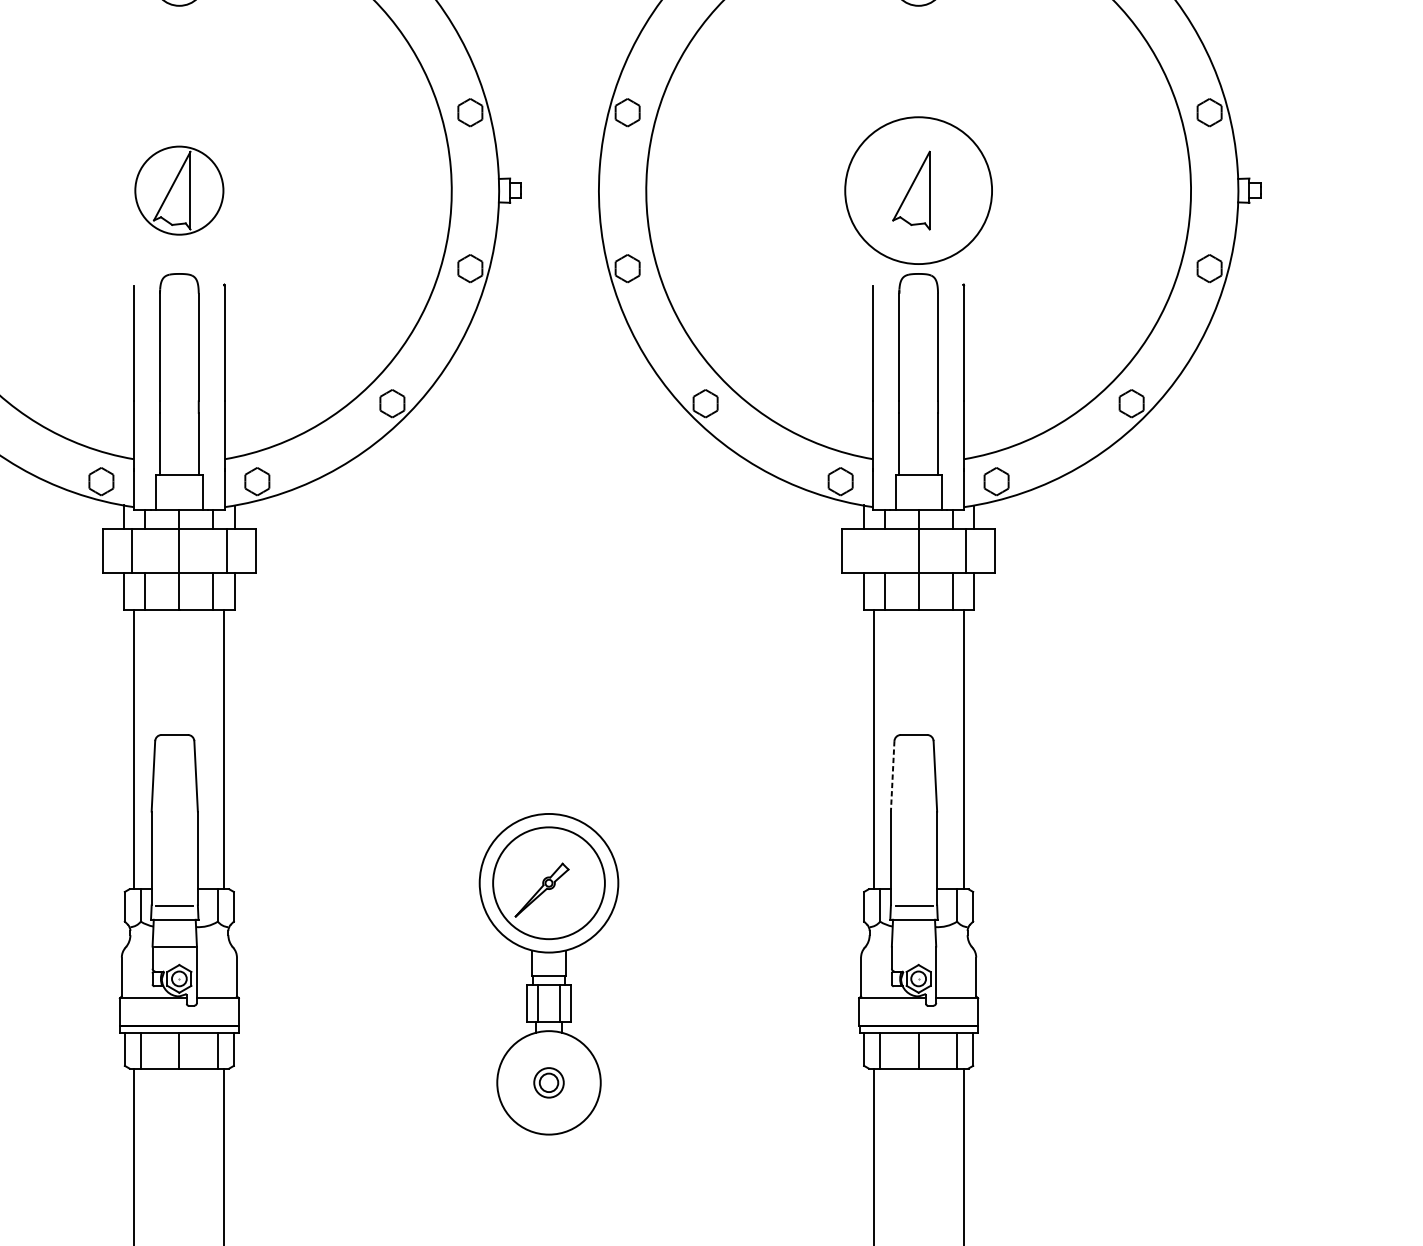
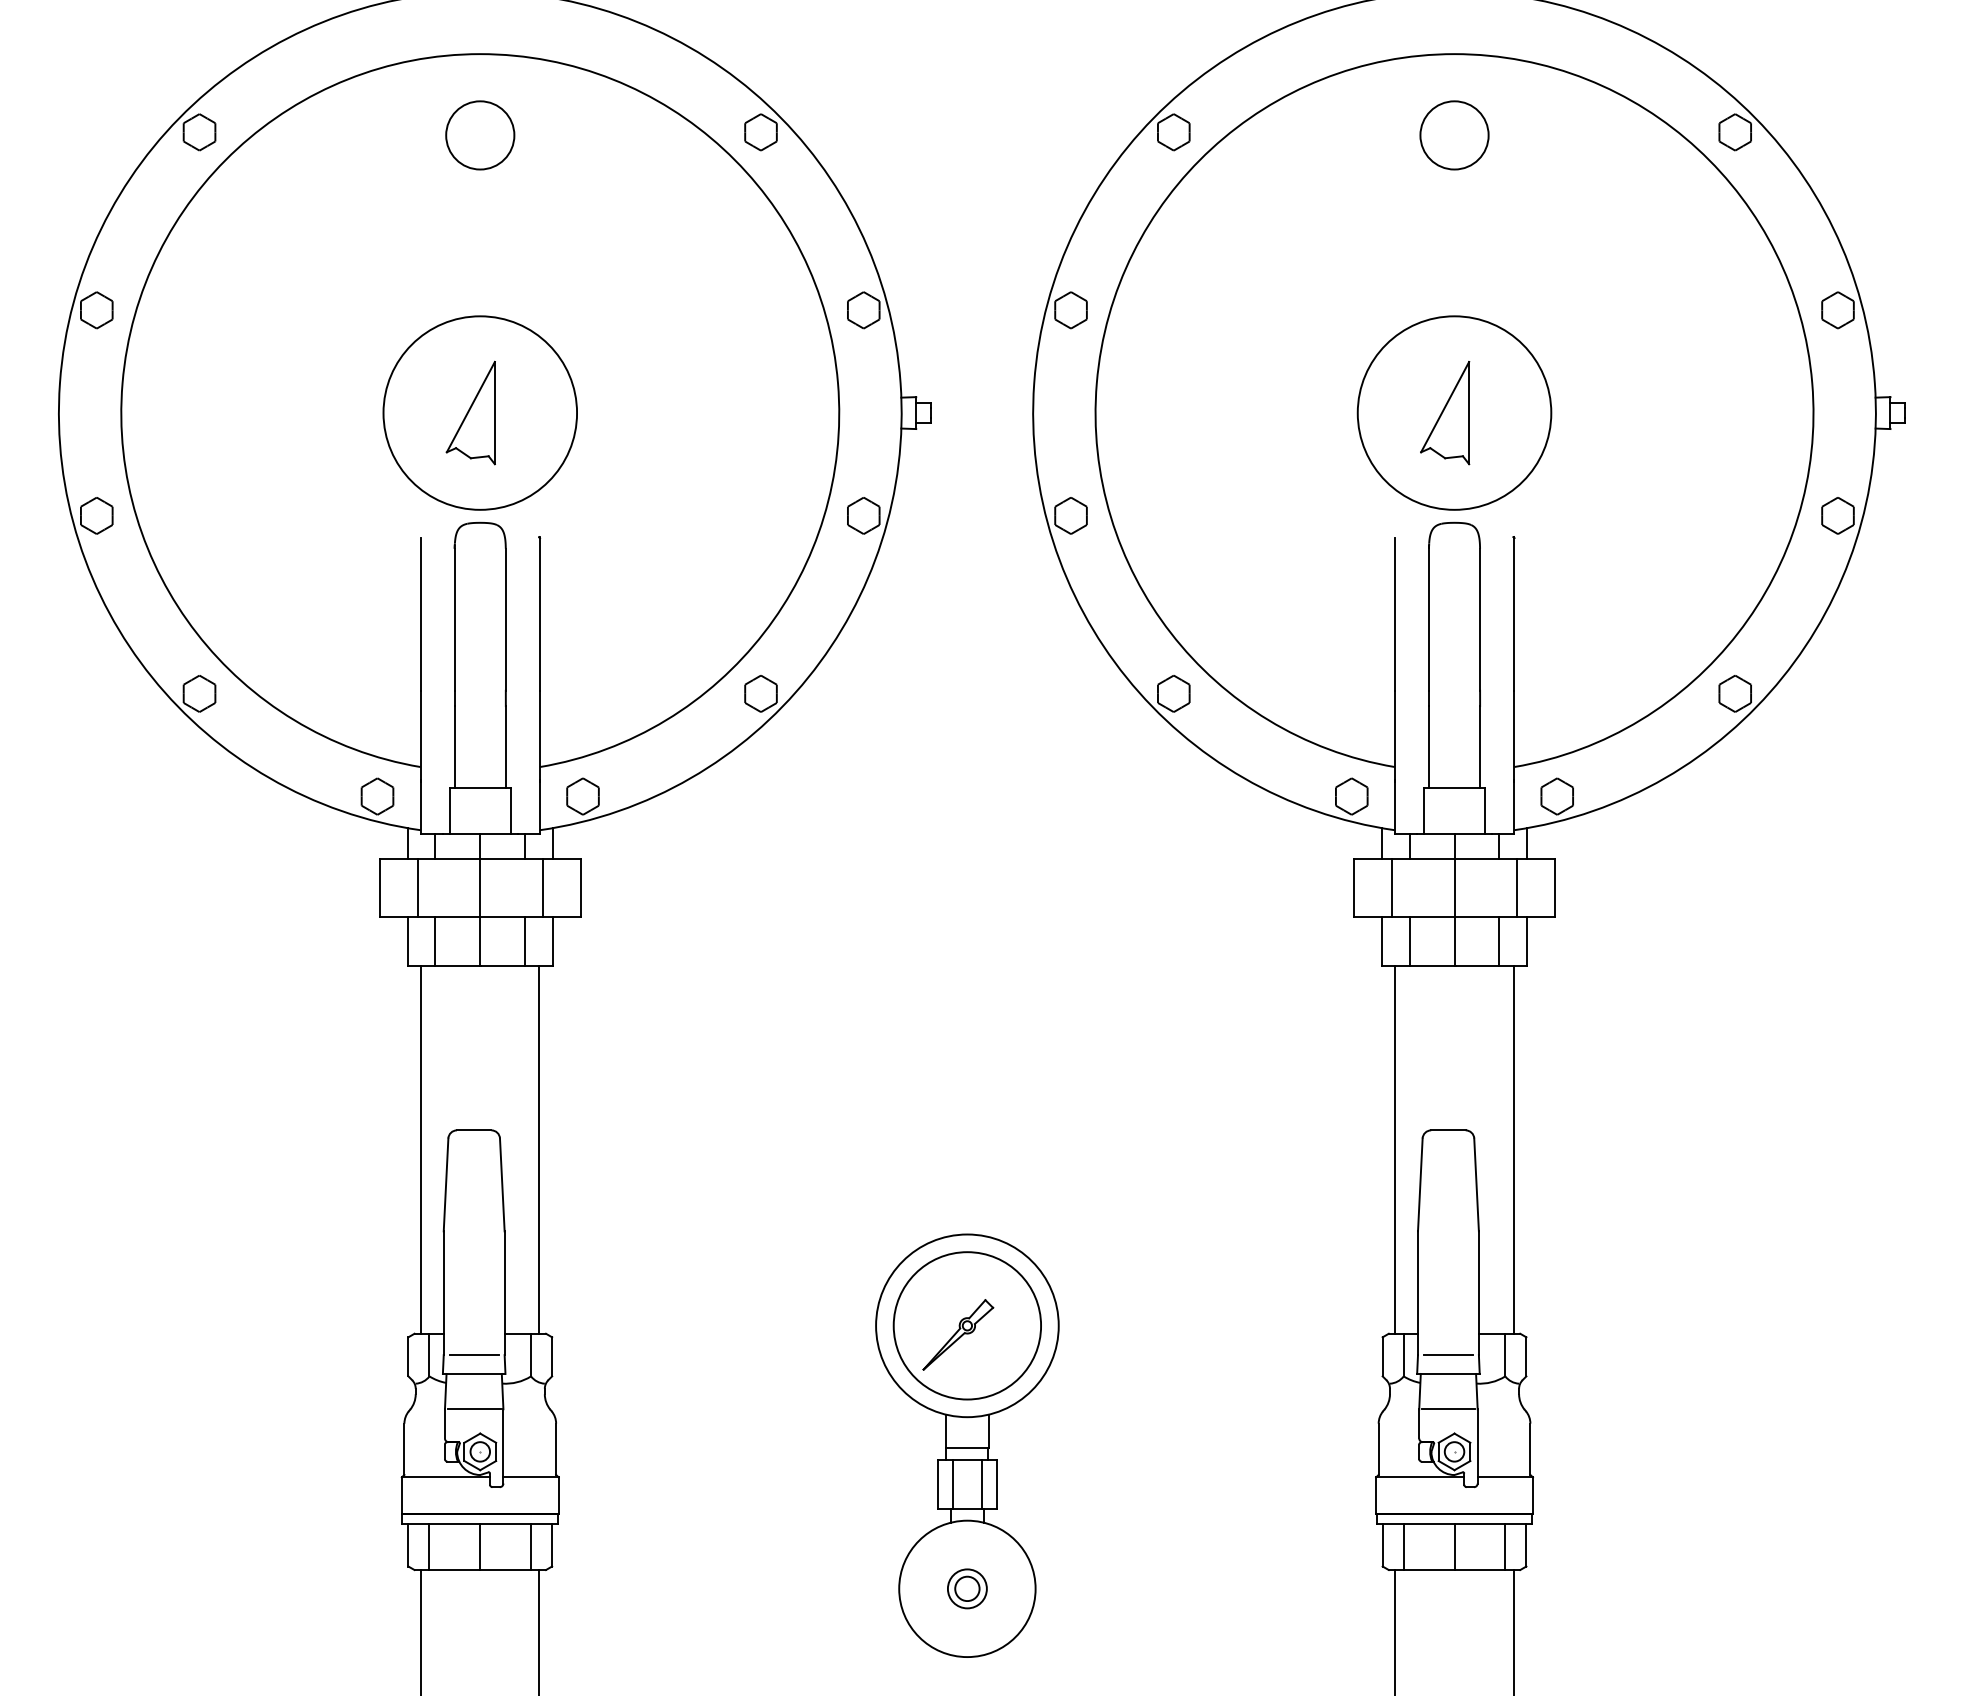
circle: (179, 190) -> (480, 412), size x1.67
line: (871, 550) -> (1392, 887), added
line: (892, 776) -> (1420, 1184), dashed -> solid
line: (914, 946) -> (1448, 1409), added

